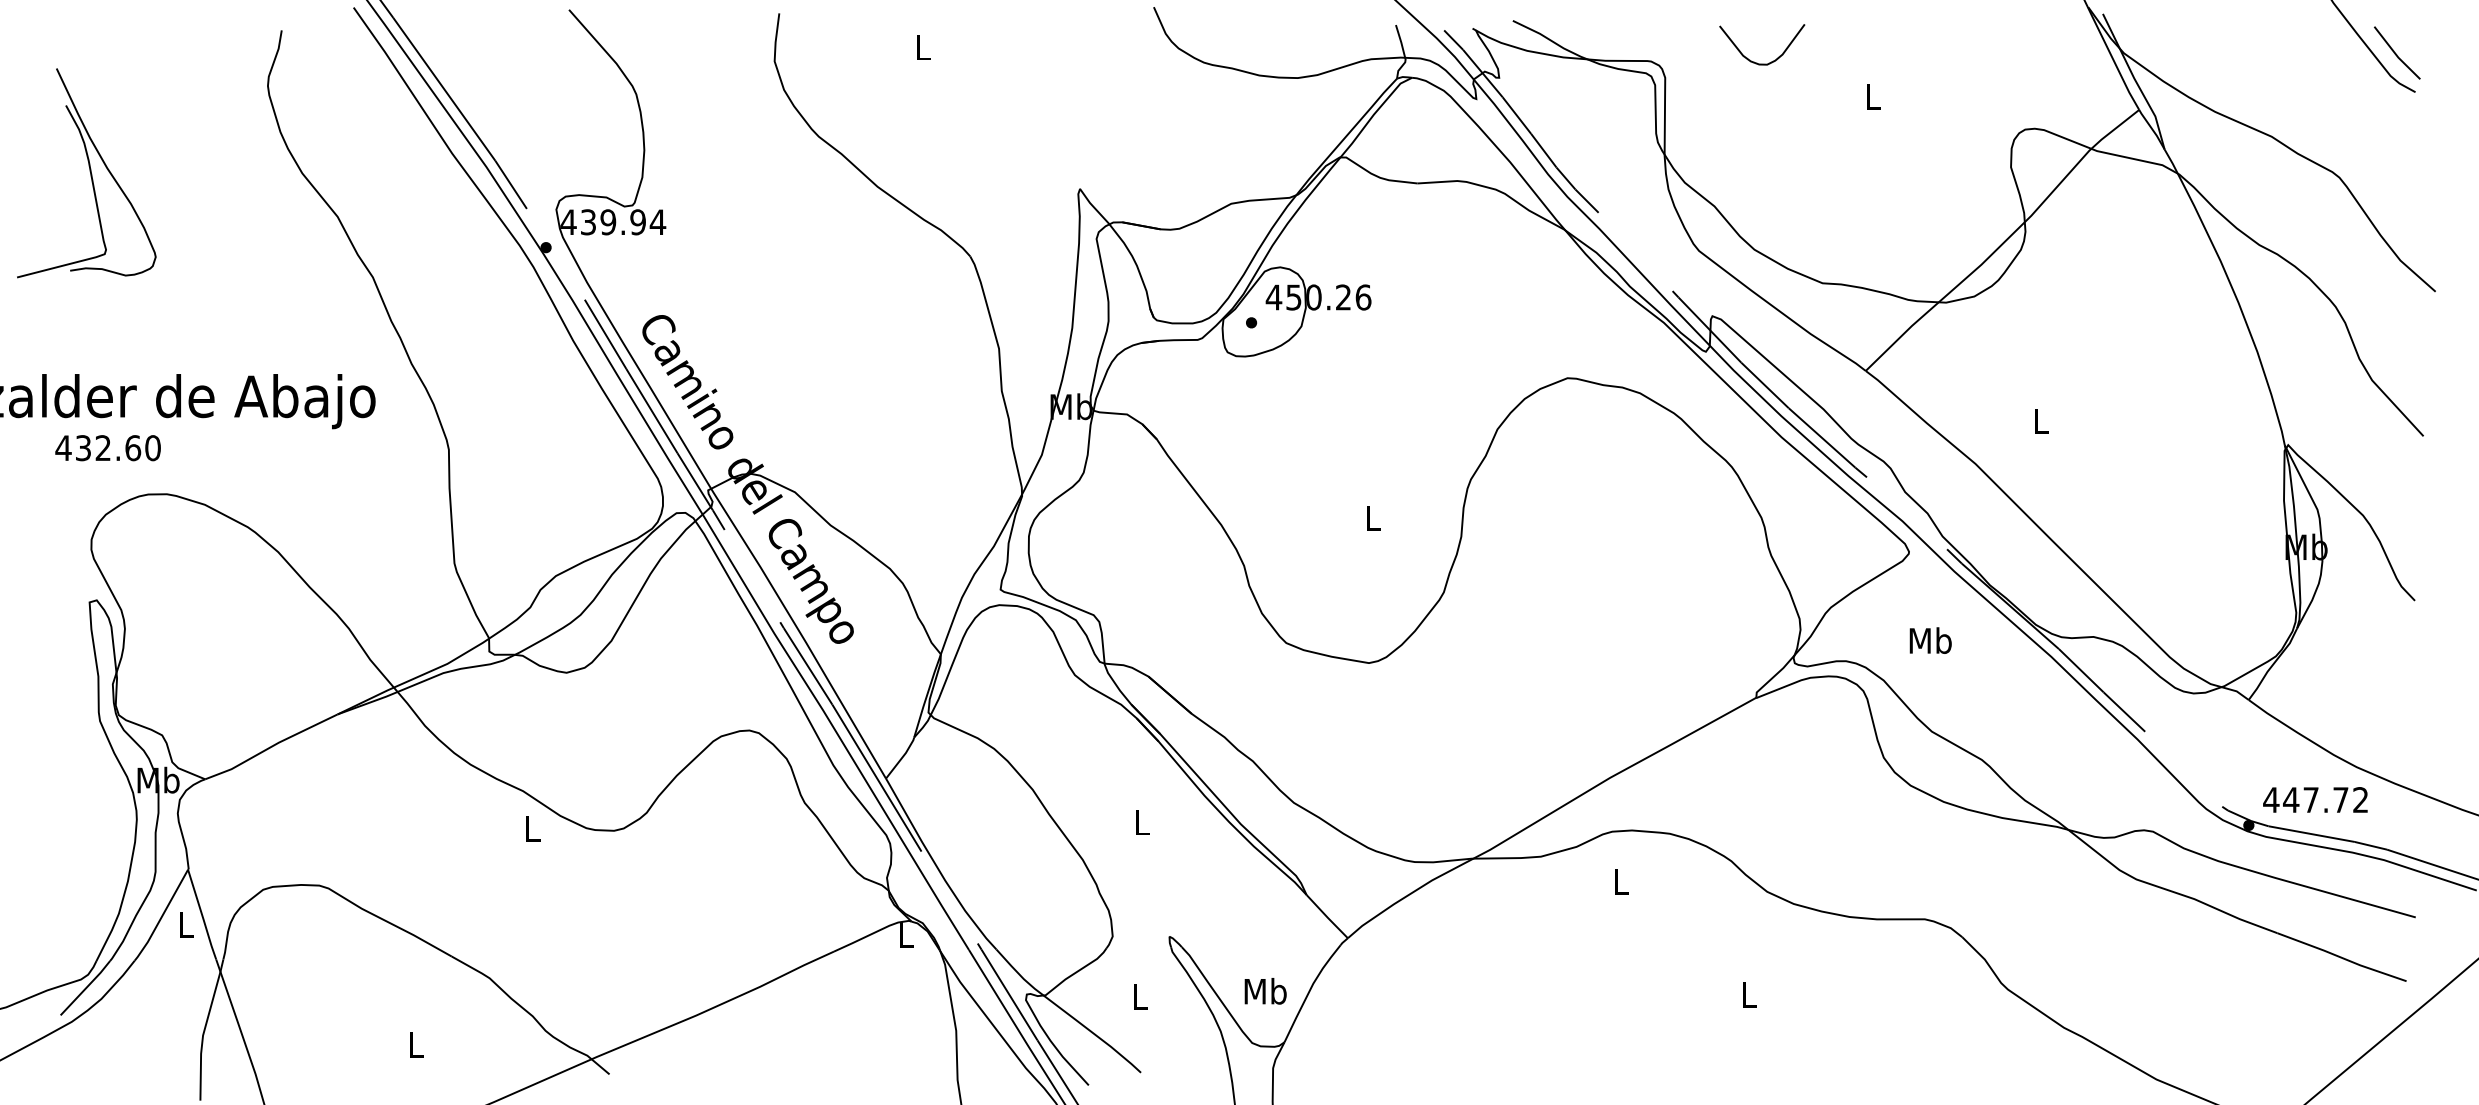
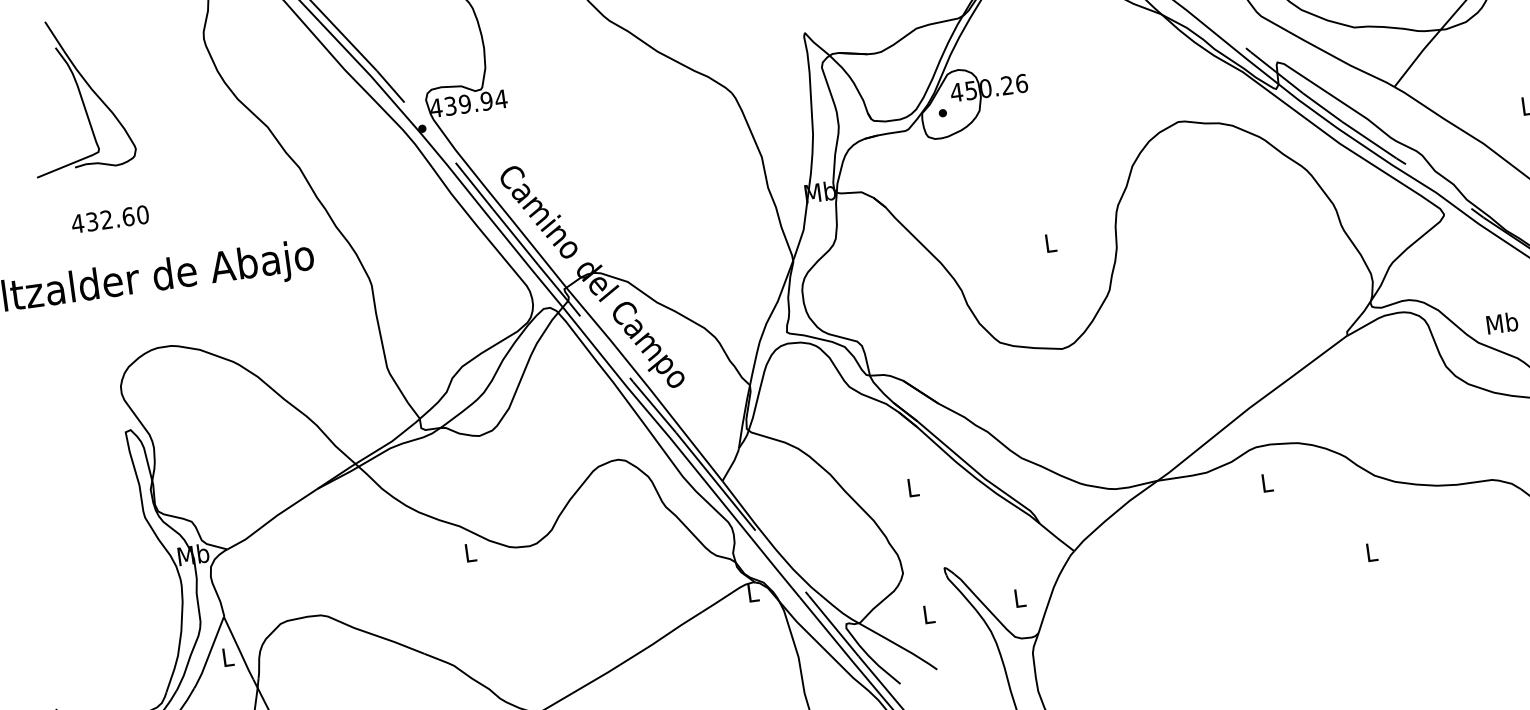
part: (86, 173) -> (77, 95), moved
text: (107, 448) -> (109, 219), moved
text: (1930, 640) -> (1502, 323), moved
text: (1265, 990) -> (1019, 597), Mb -> L

